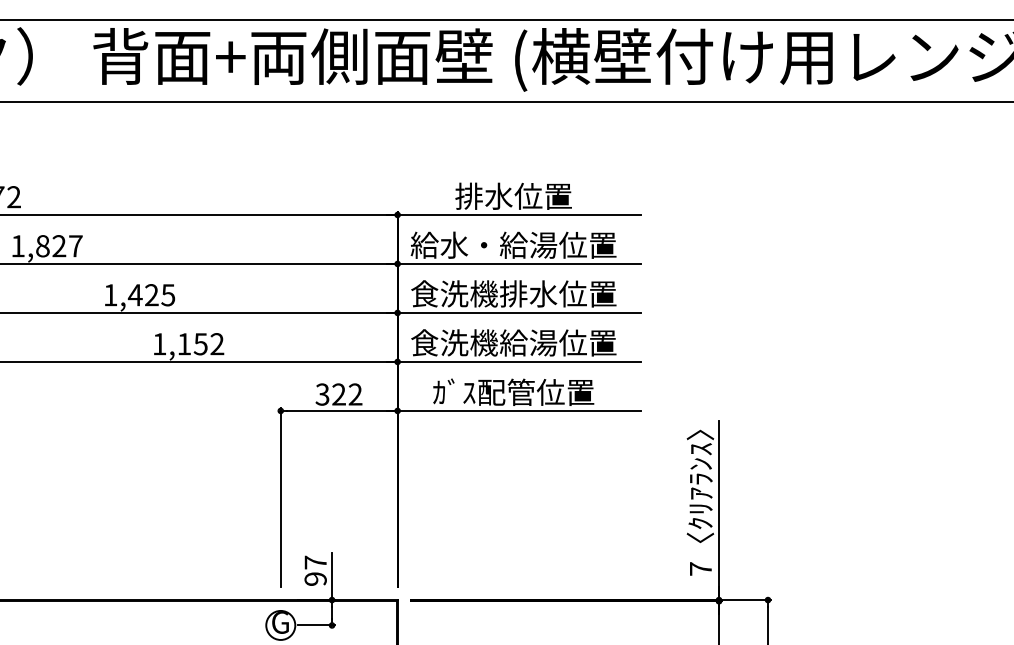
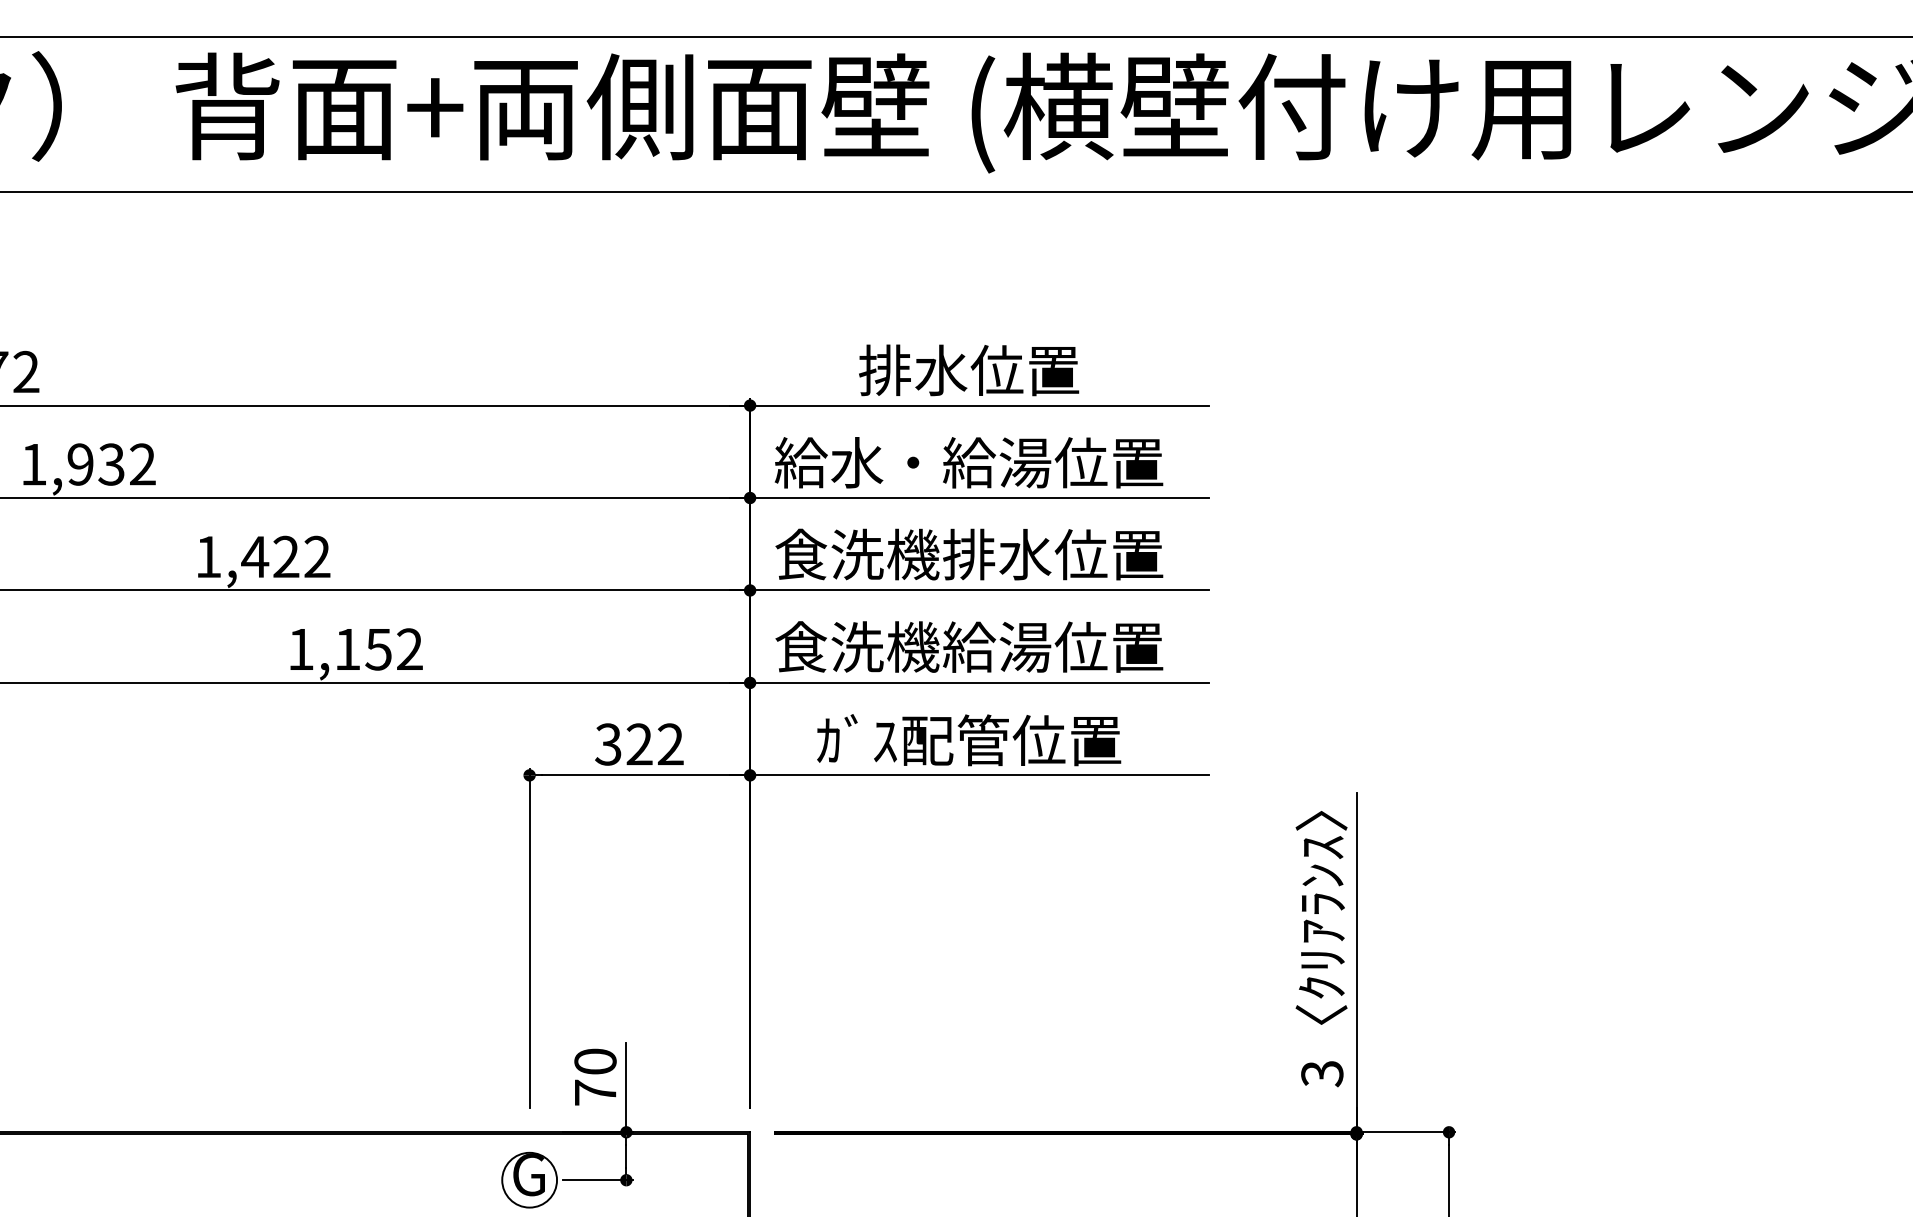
text: (59, 246) -> (112, 465), 1,827 -> 1,932
text: (168, 295) -> (317, 557), 1,425 -> 1,422
text: (700, 569) -> (1321, 1074), 7 -> 3
text: (315, 570) -> (595, 1076), 97 -> 70

